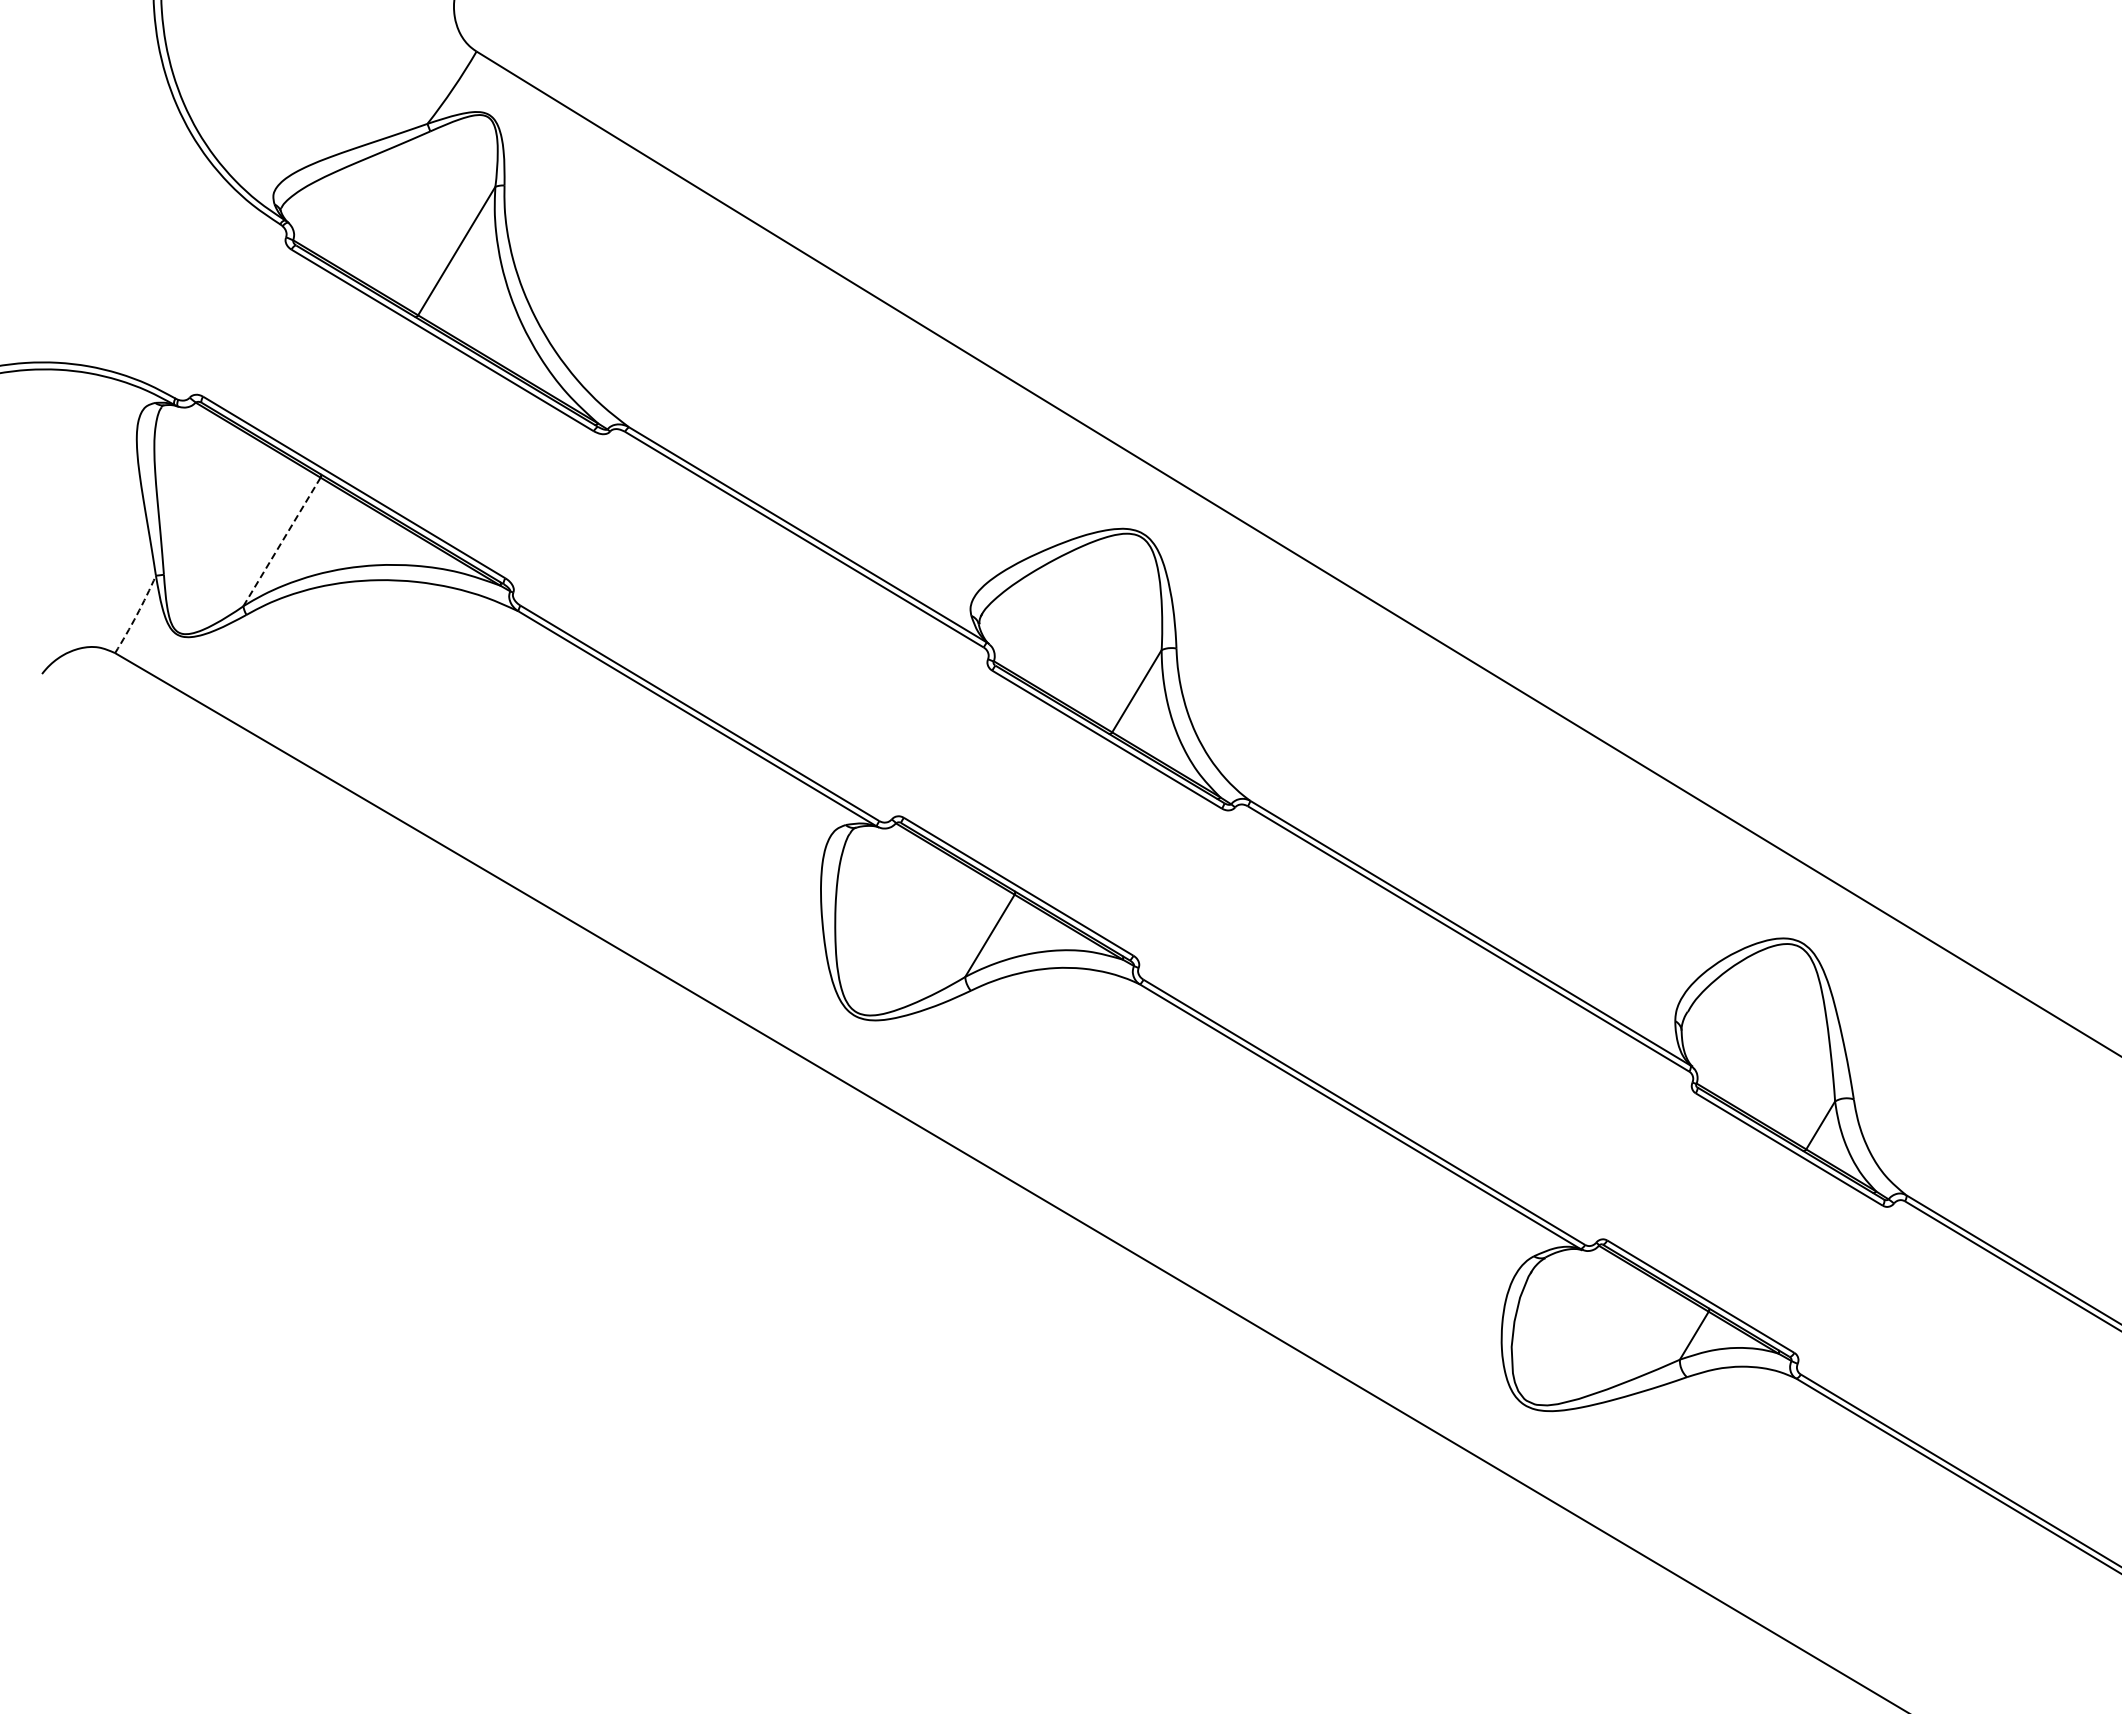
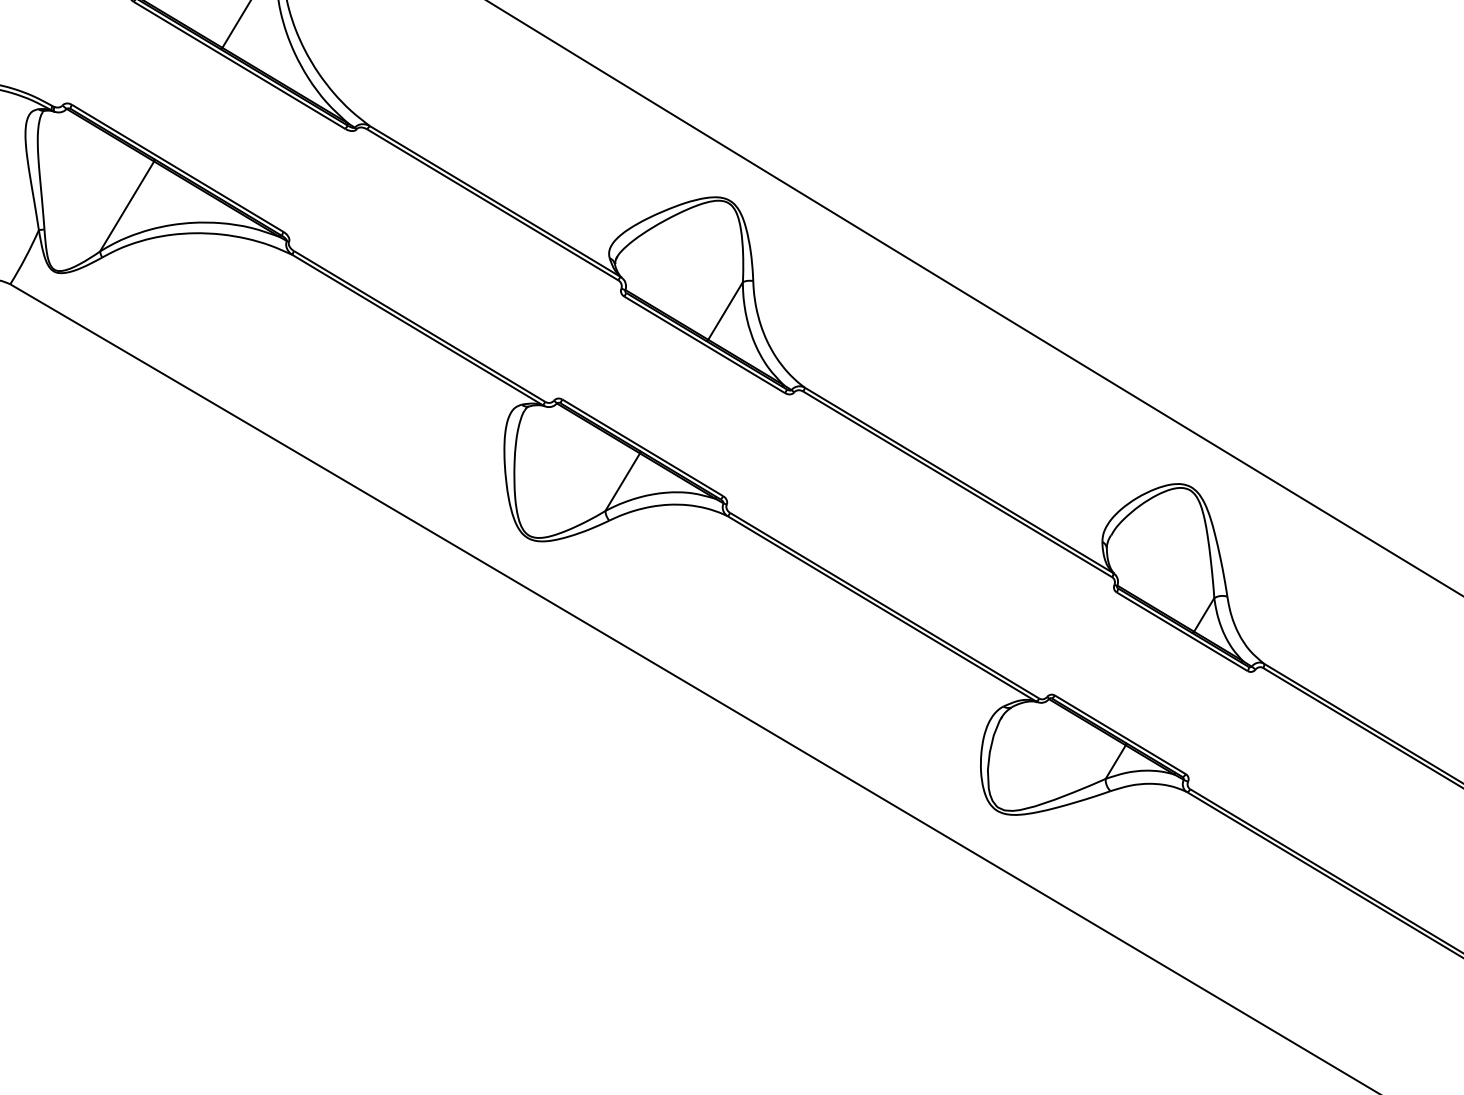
line: (282, 541) -> (127, 206), dashed -> solid
arc: (136, 615) -> (25, 257), dashed -> solid

